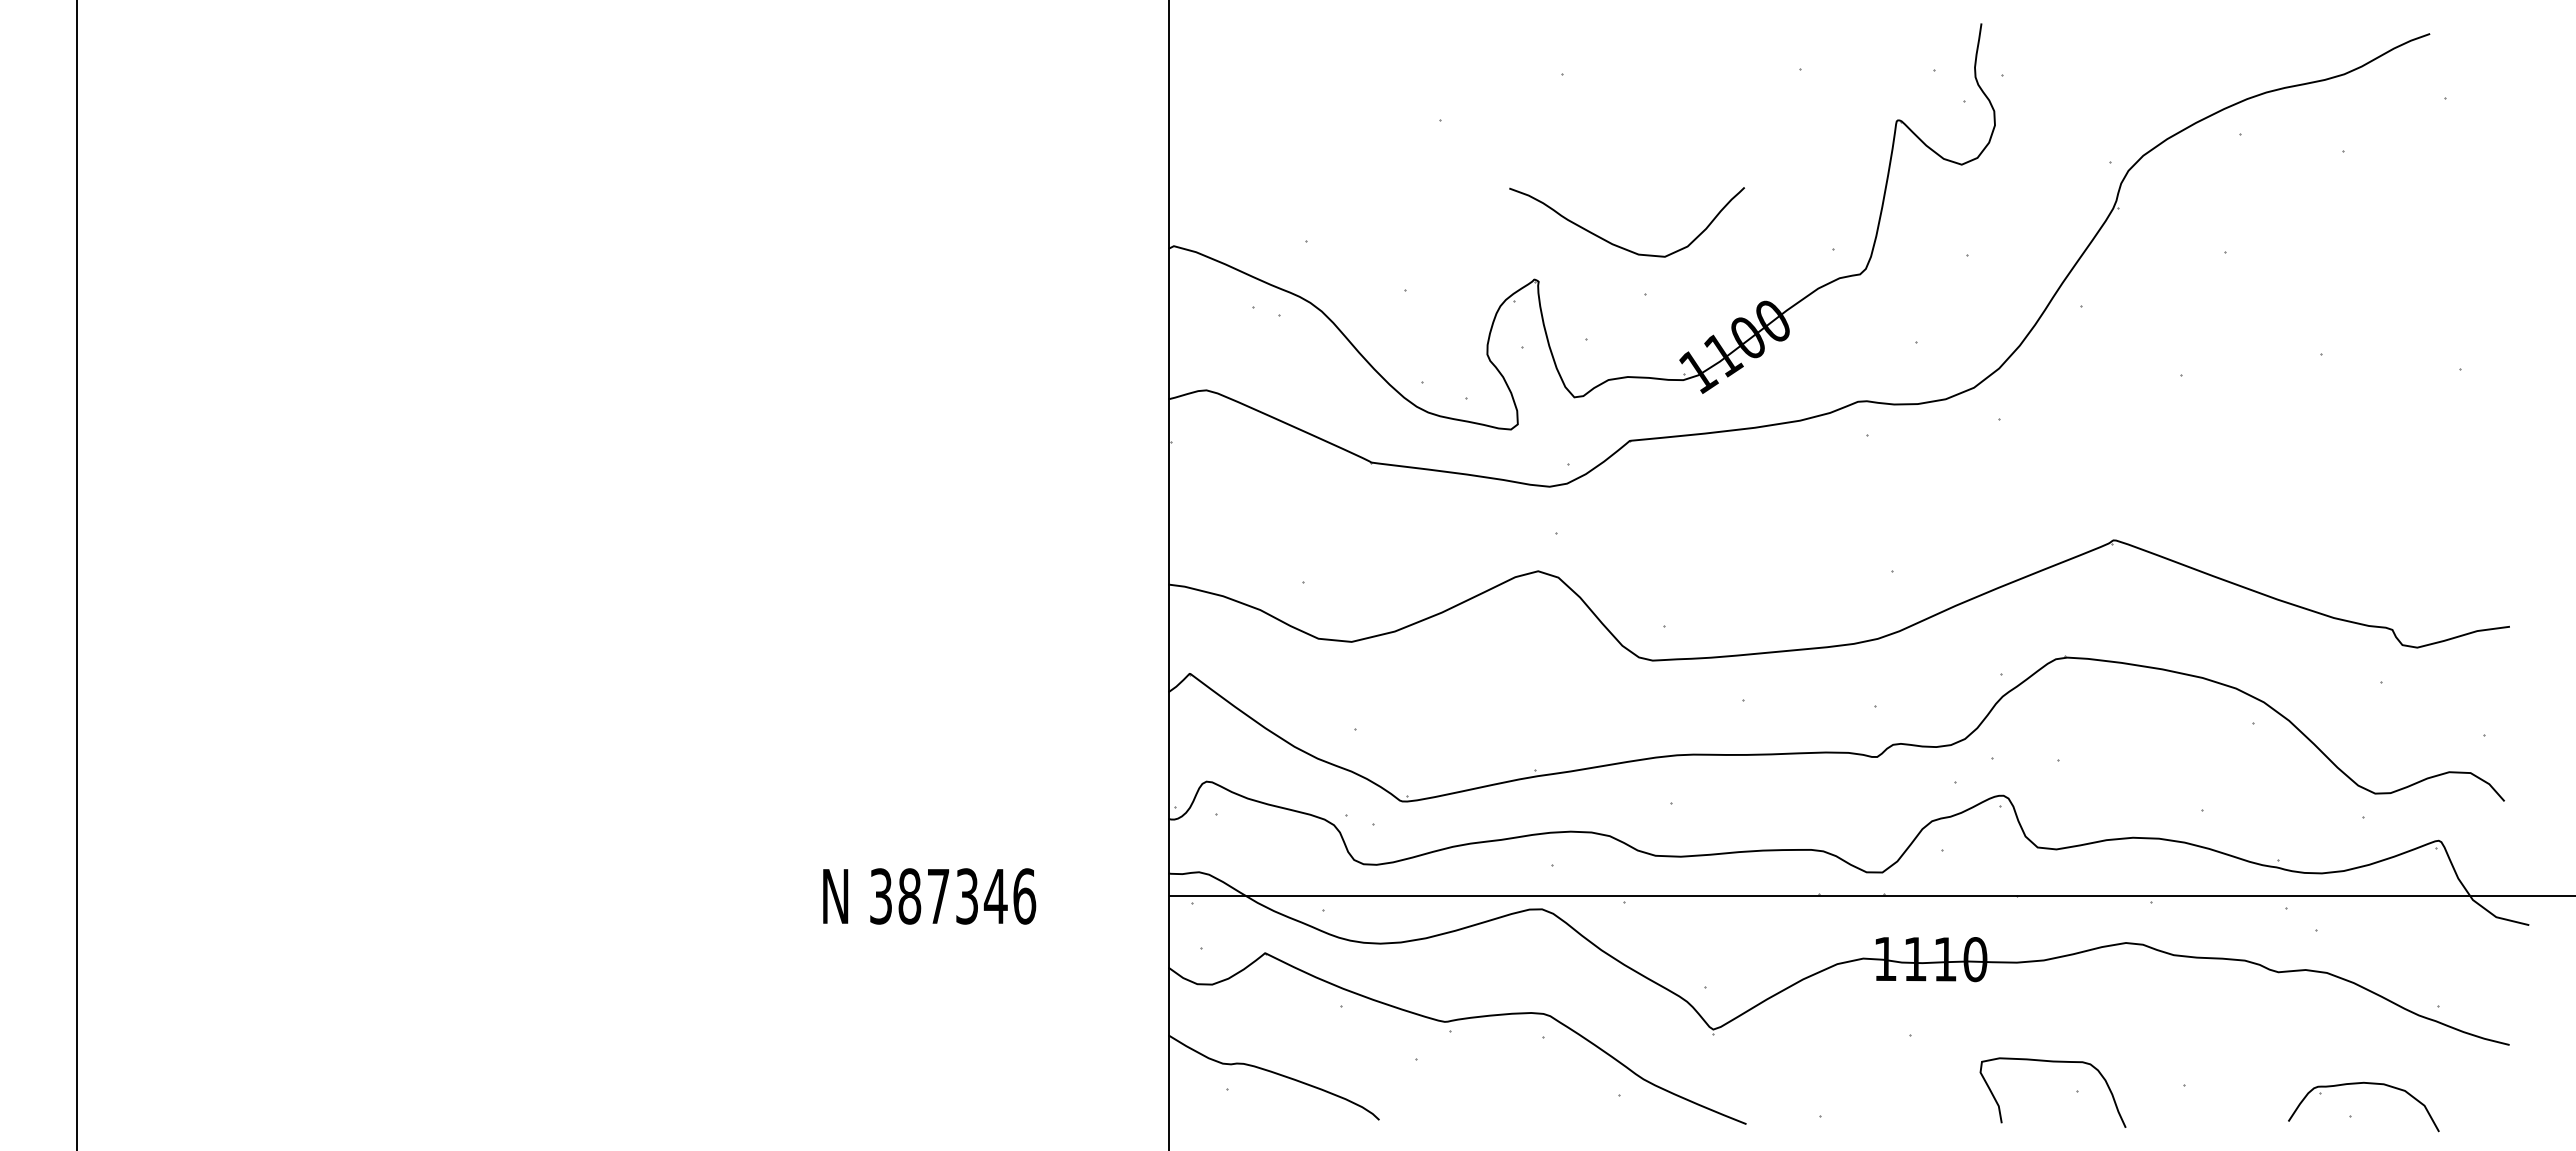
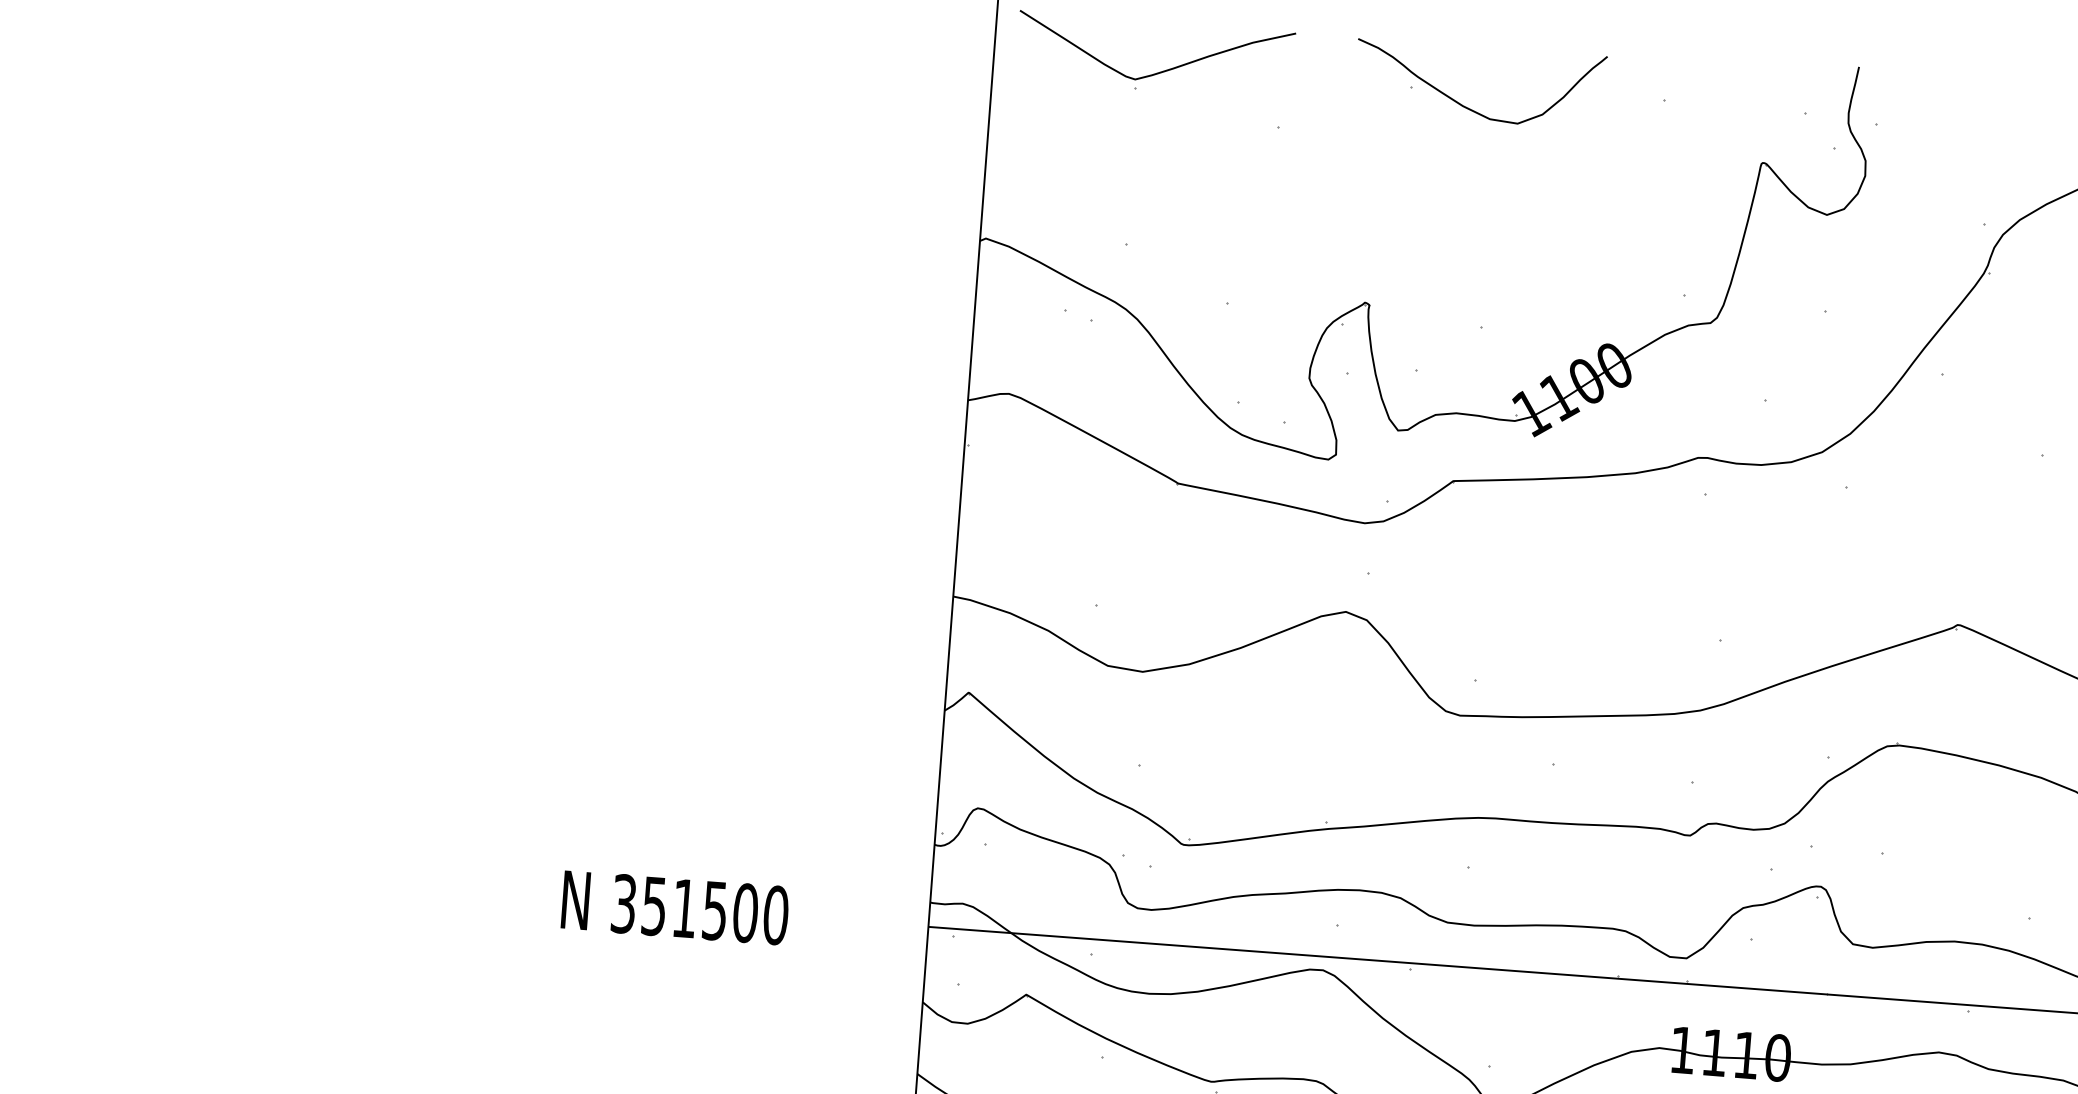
part: (1326, 76) -> (1161, 70), added
curve: (1616, 244) -> (1467, 106), moved
text: (967, 896) -> (715, 910), 387346 -> 351500

